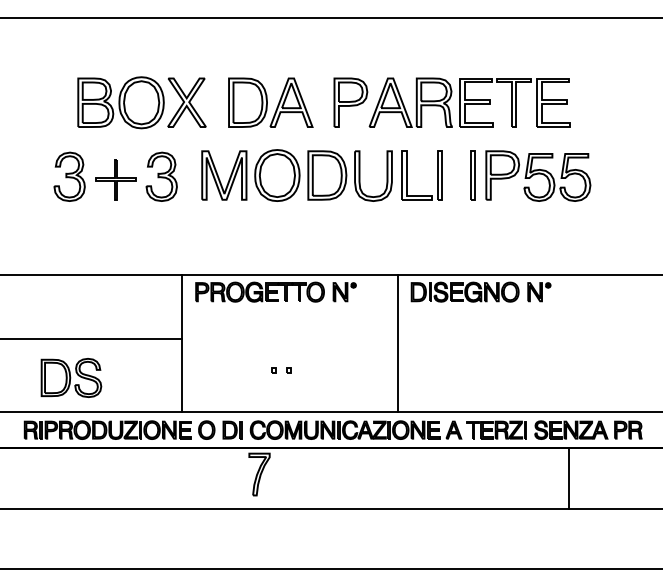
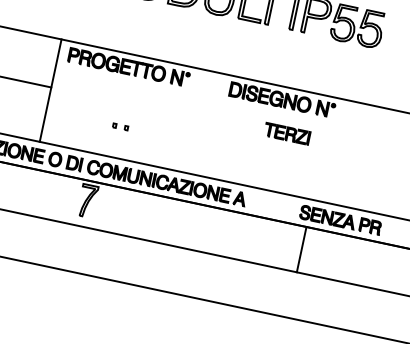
line: (397, 342) -> (211, 124), removed
part: (496, 429) -> (287, 133), moved
line: (568, 478) -> (301, 249), moved

